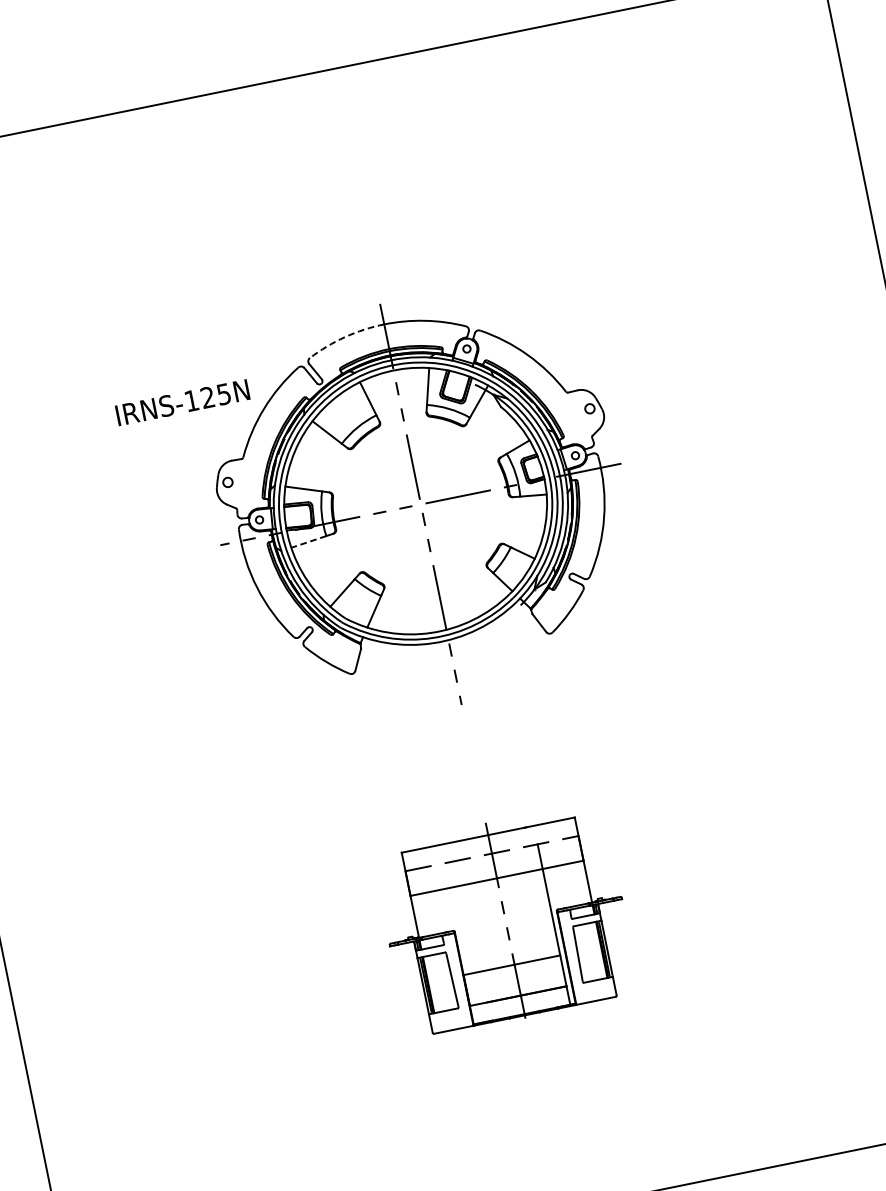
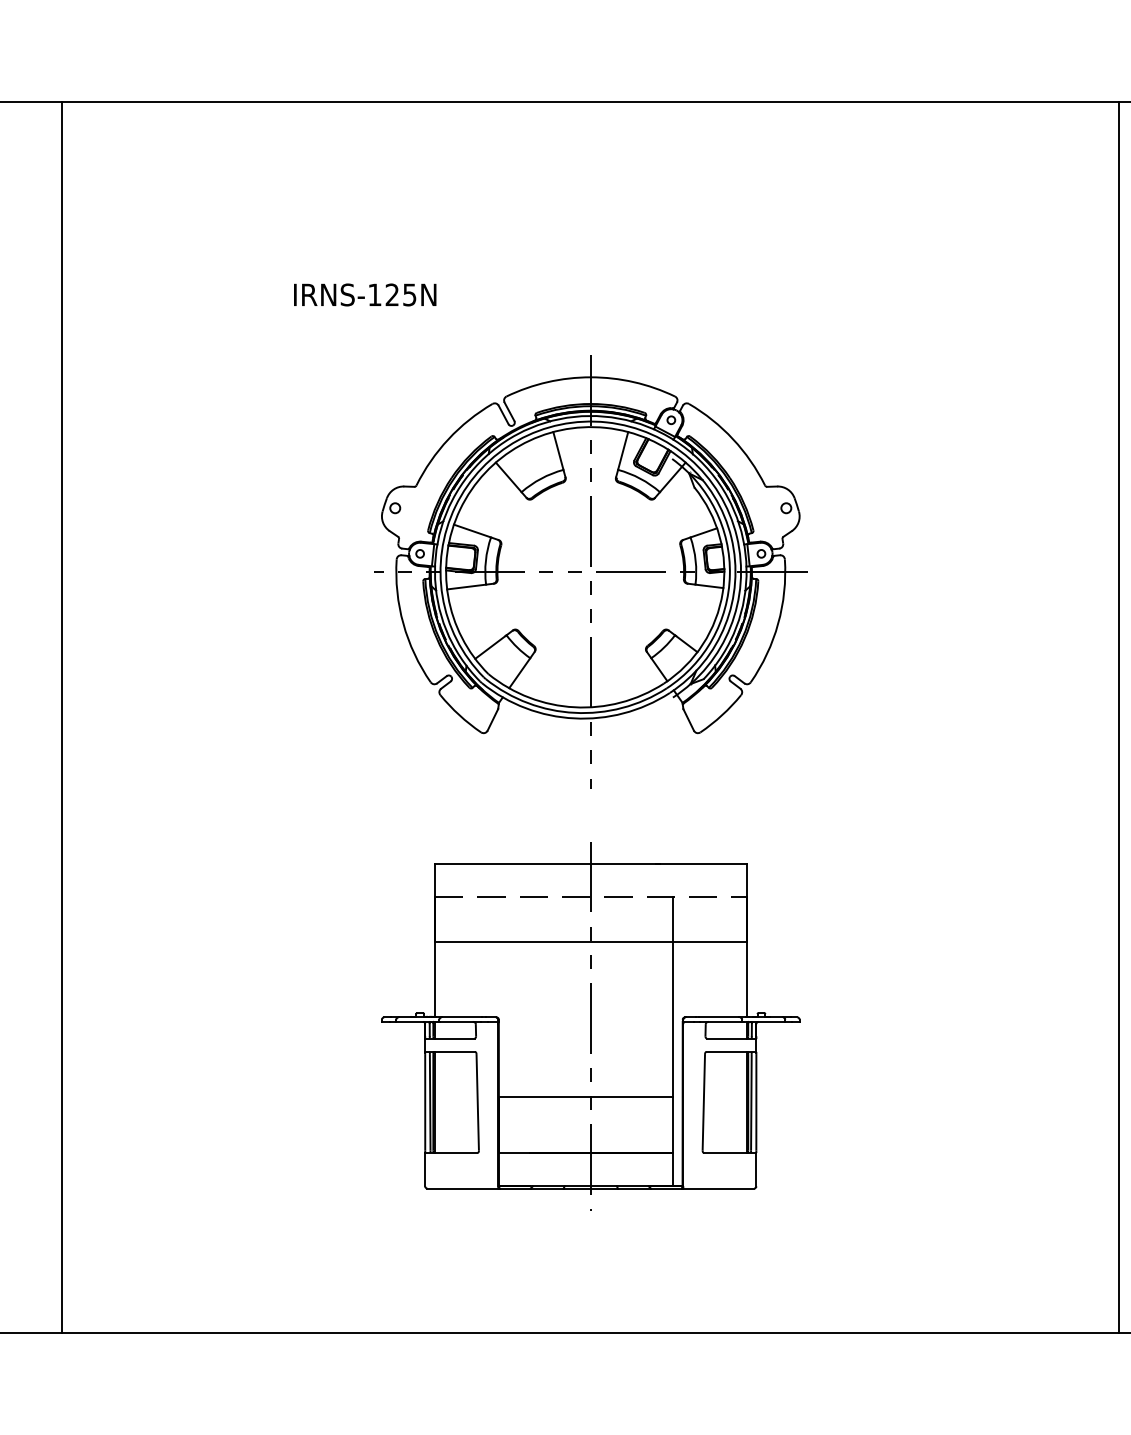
arc: (345, 337) -> (547, 382), dashed -> solid
text: (182, 402) -> (365, 294), moved
line: (308, 542) -> (466, 587), dashed -> solid
part: (506, 925) -> (590, 1026), size x1.67

